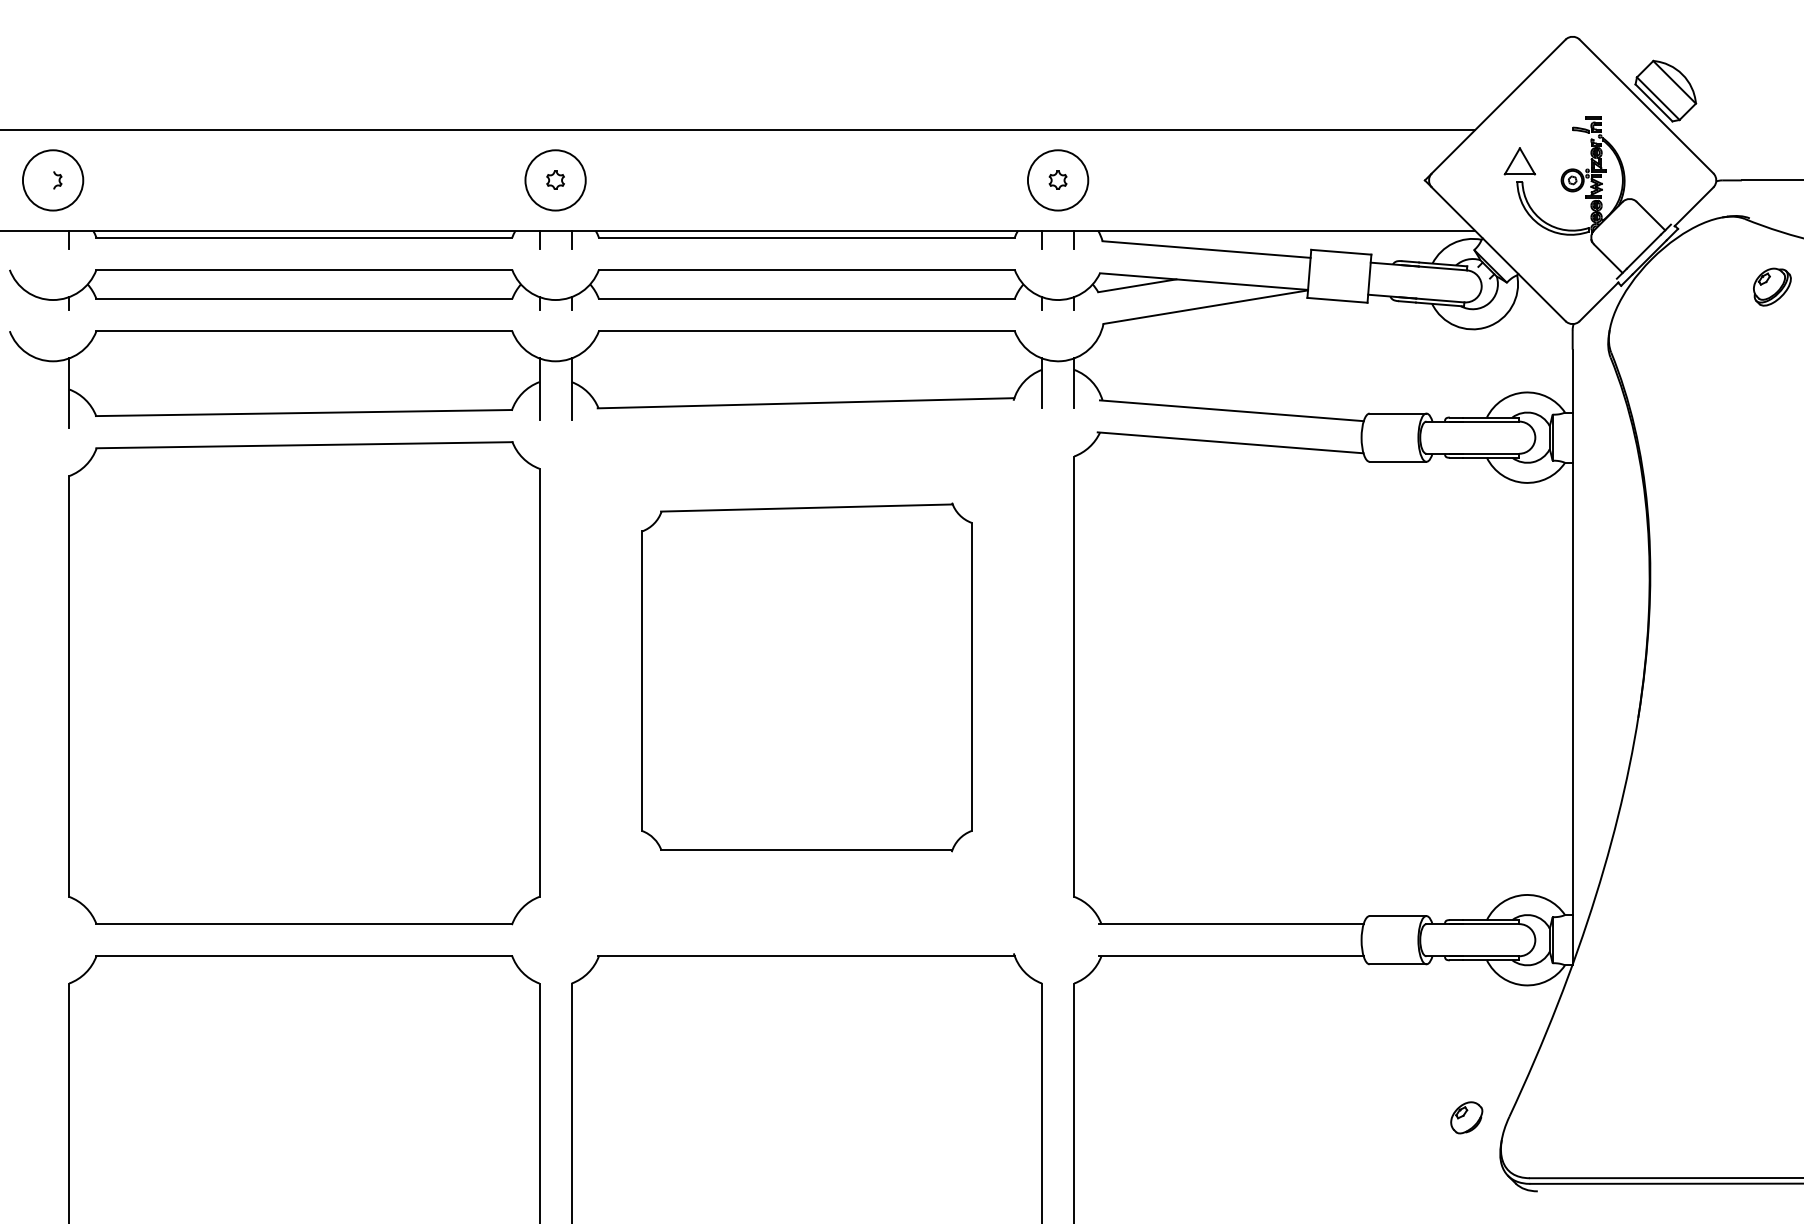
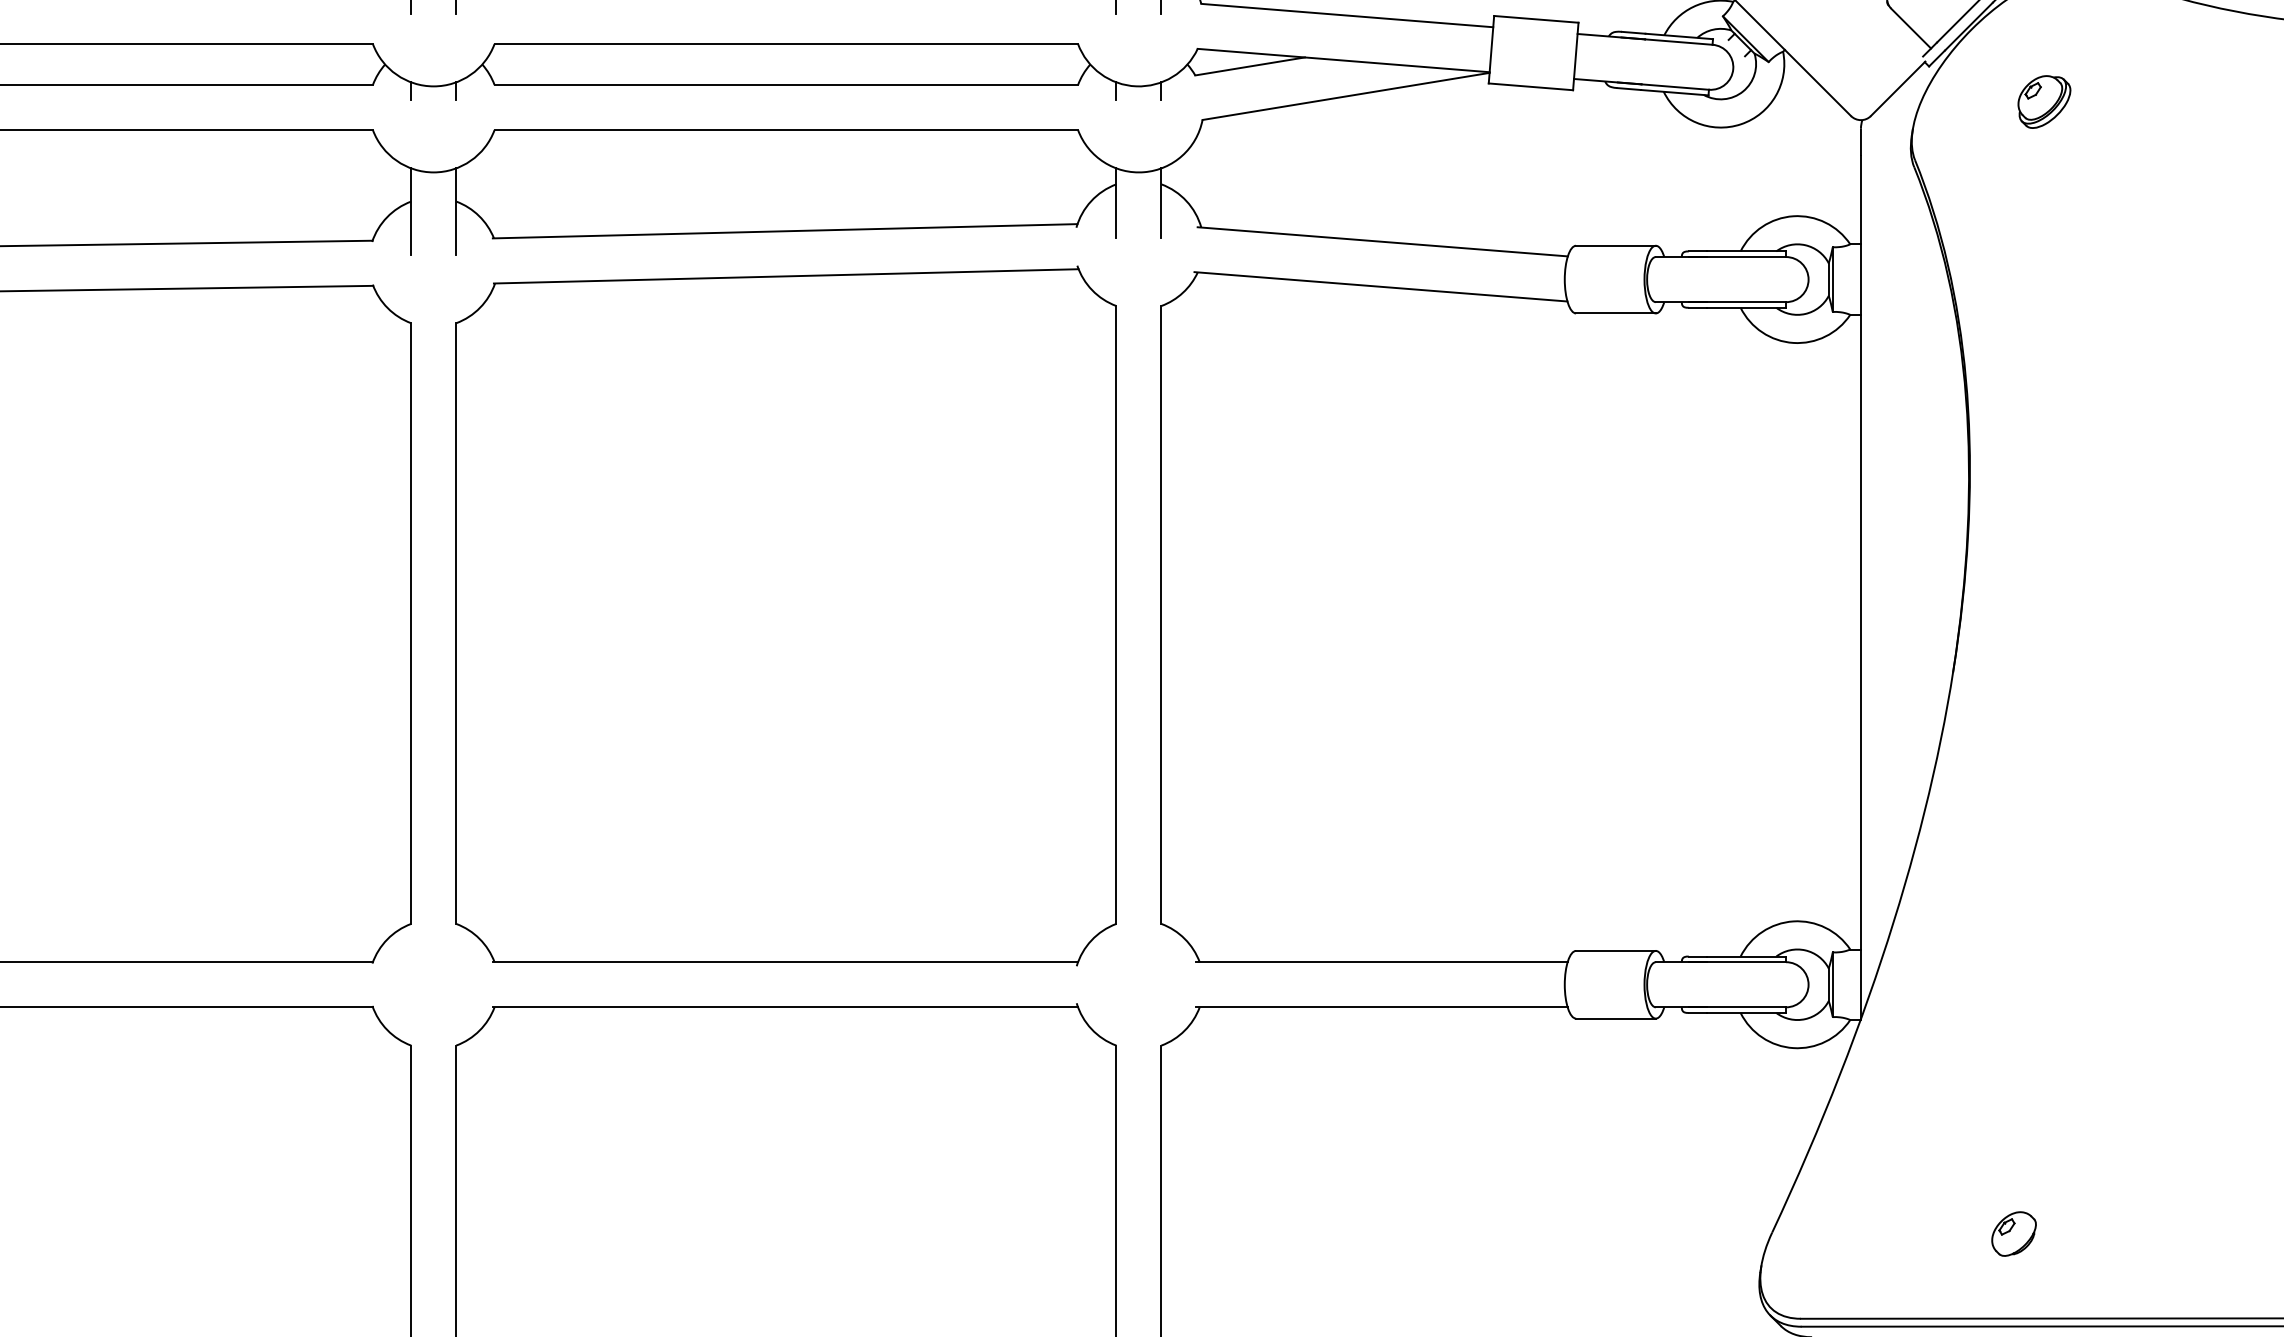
part: (1772, 286) -> (2044, 101), moved
part: (806, 677) -> (785, 616), size x1.43
part: (1466, 1117) -> (2013, 1233), moved

